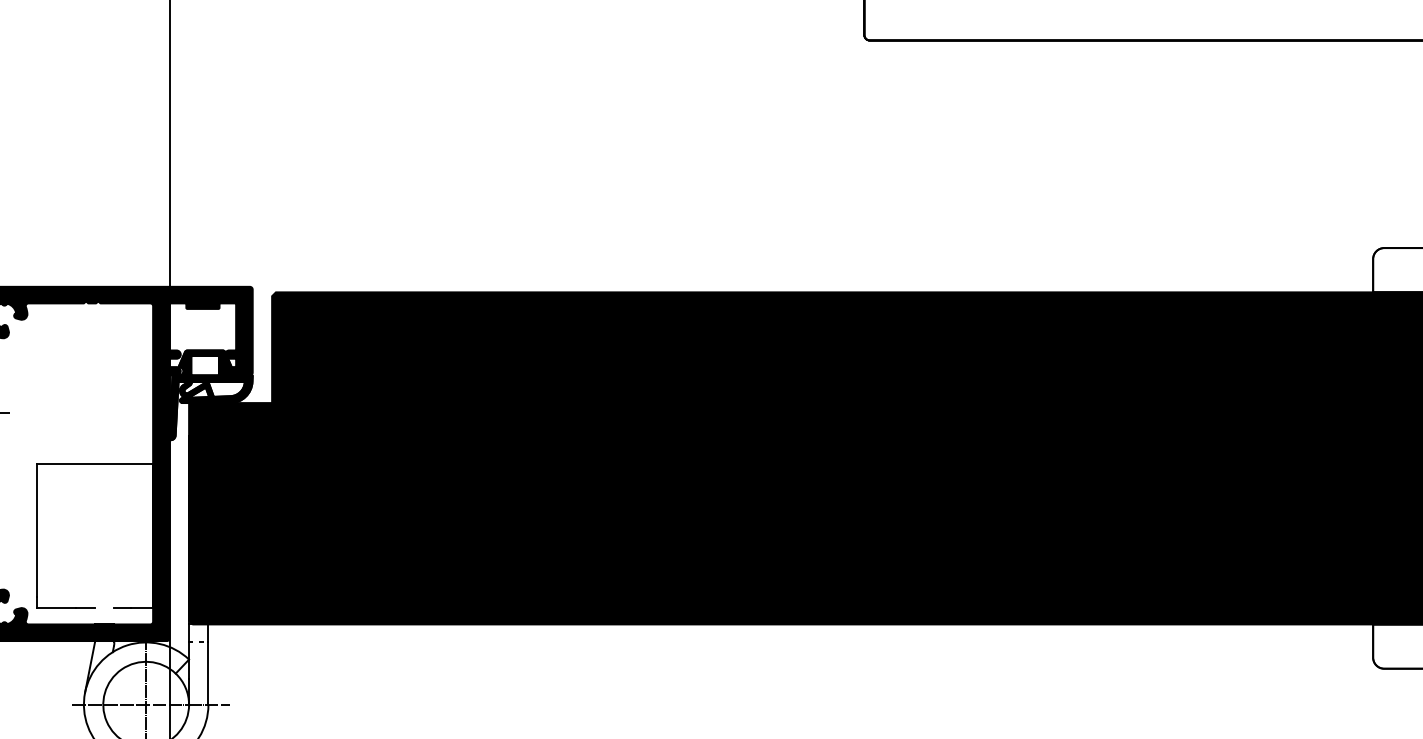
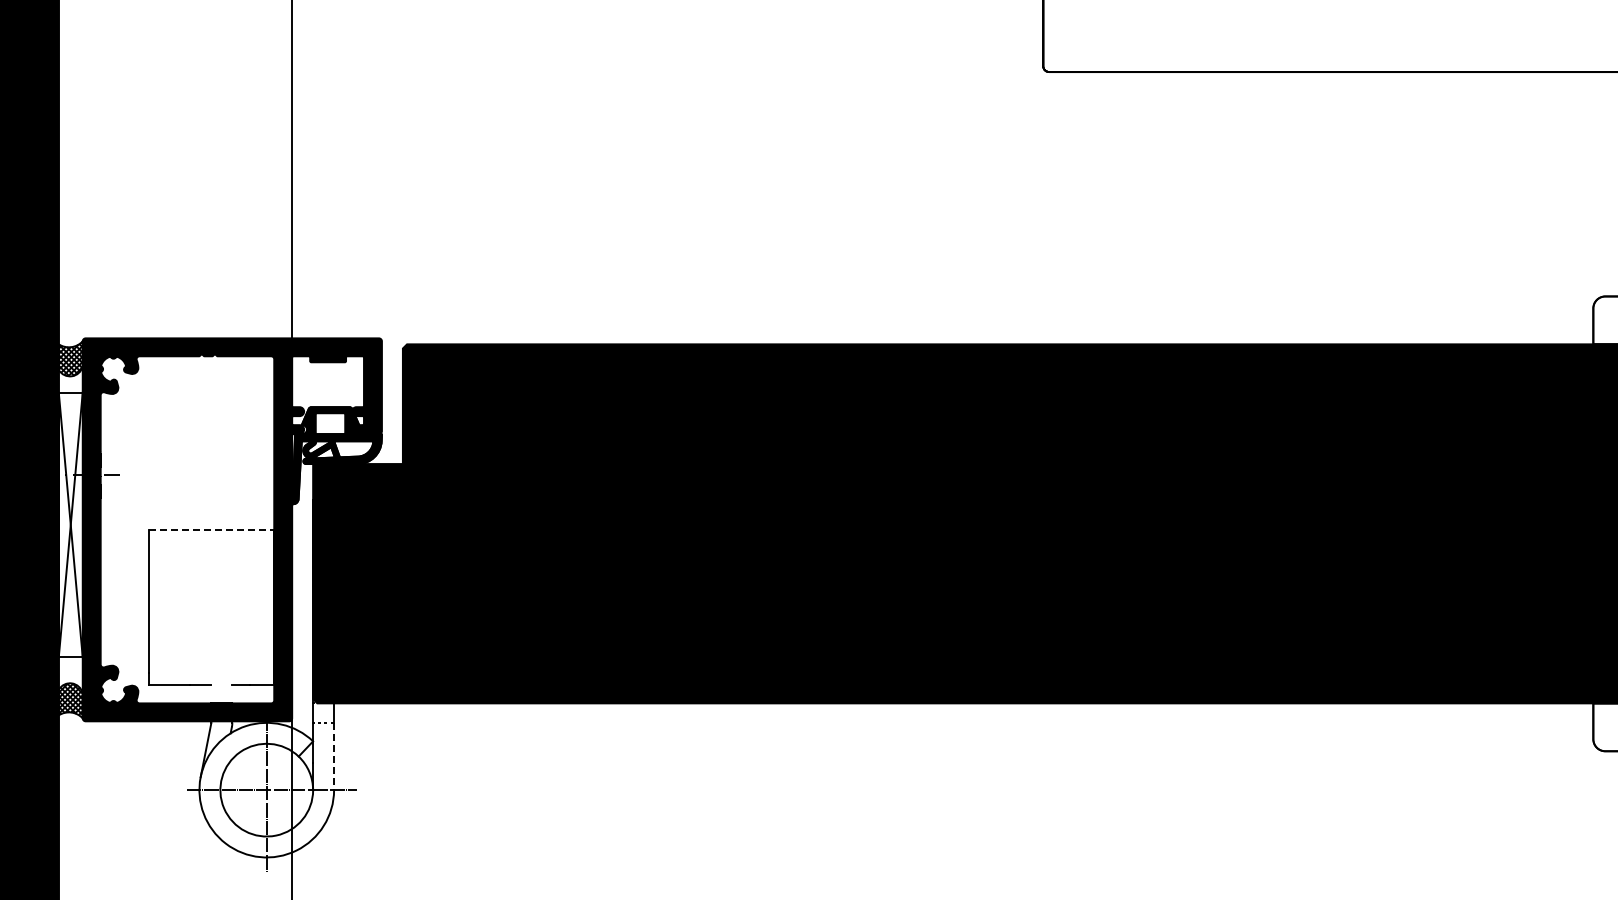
line: (95, 463) -> (211, 529), solid -> dashed
line: (208, 673) -> (334, 756), solid -> dashed

